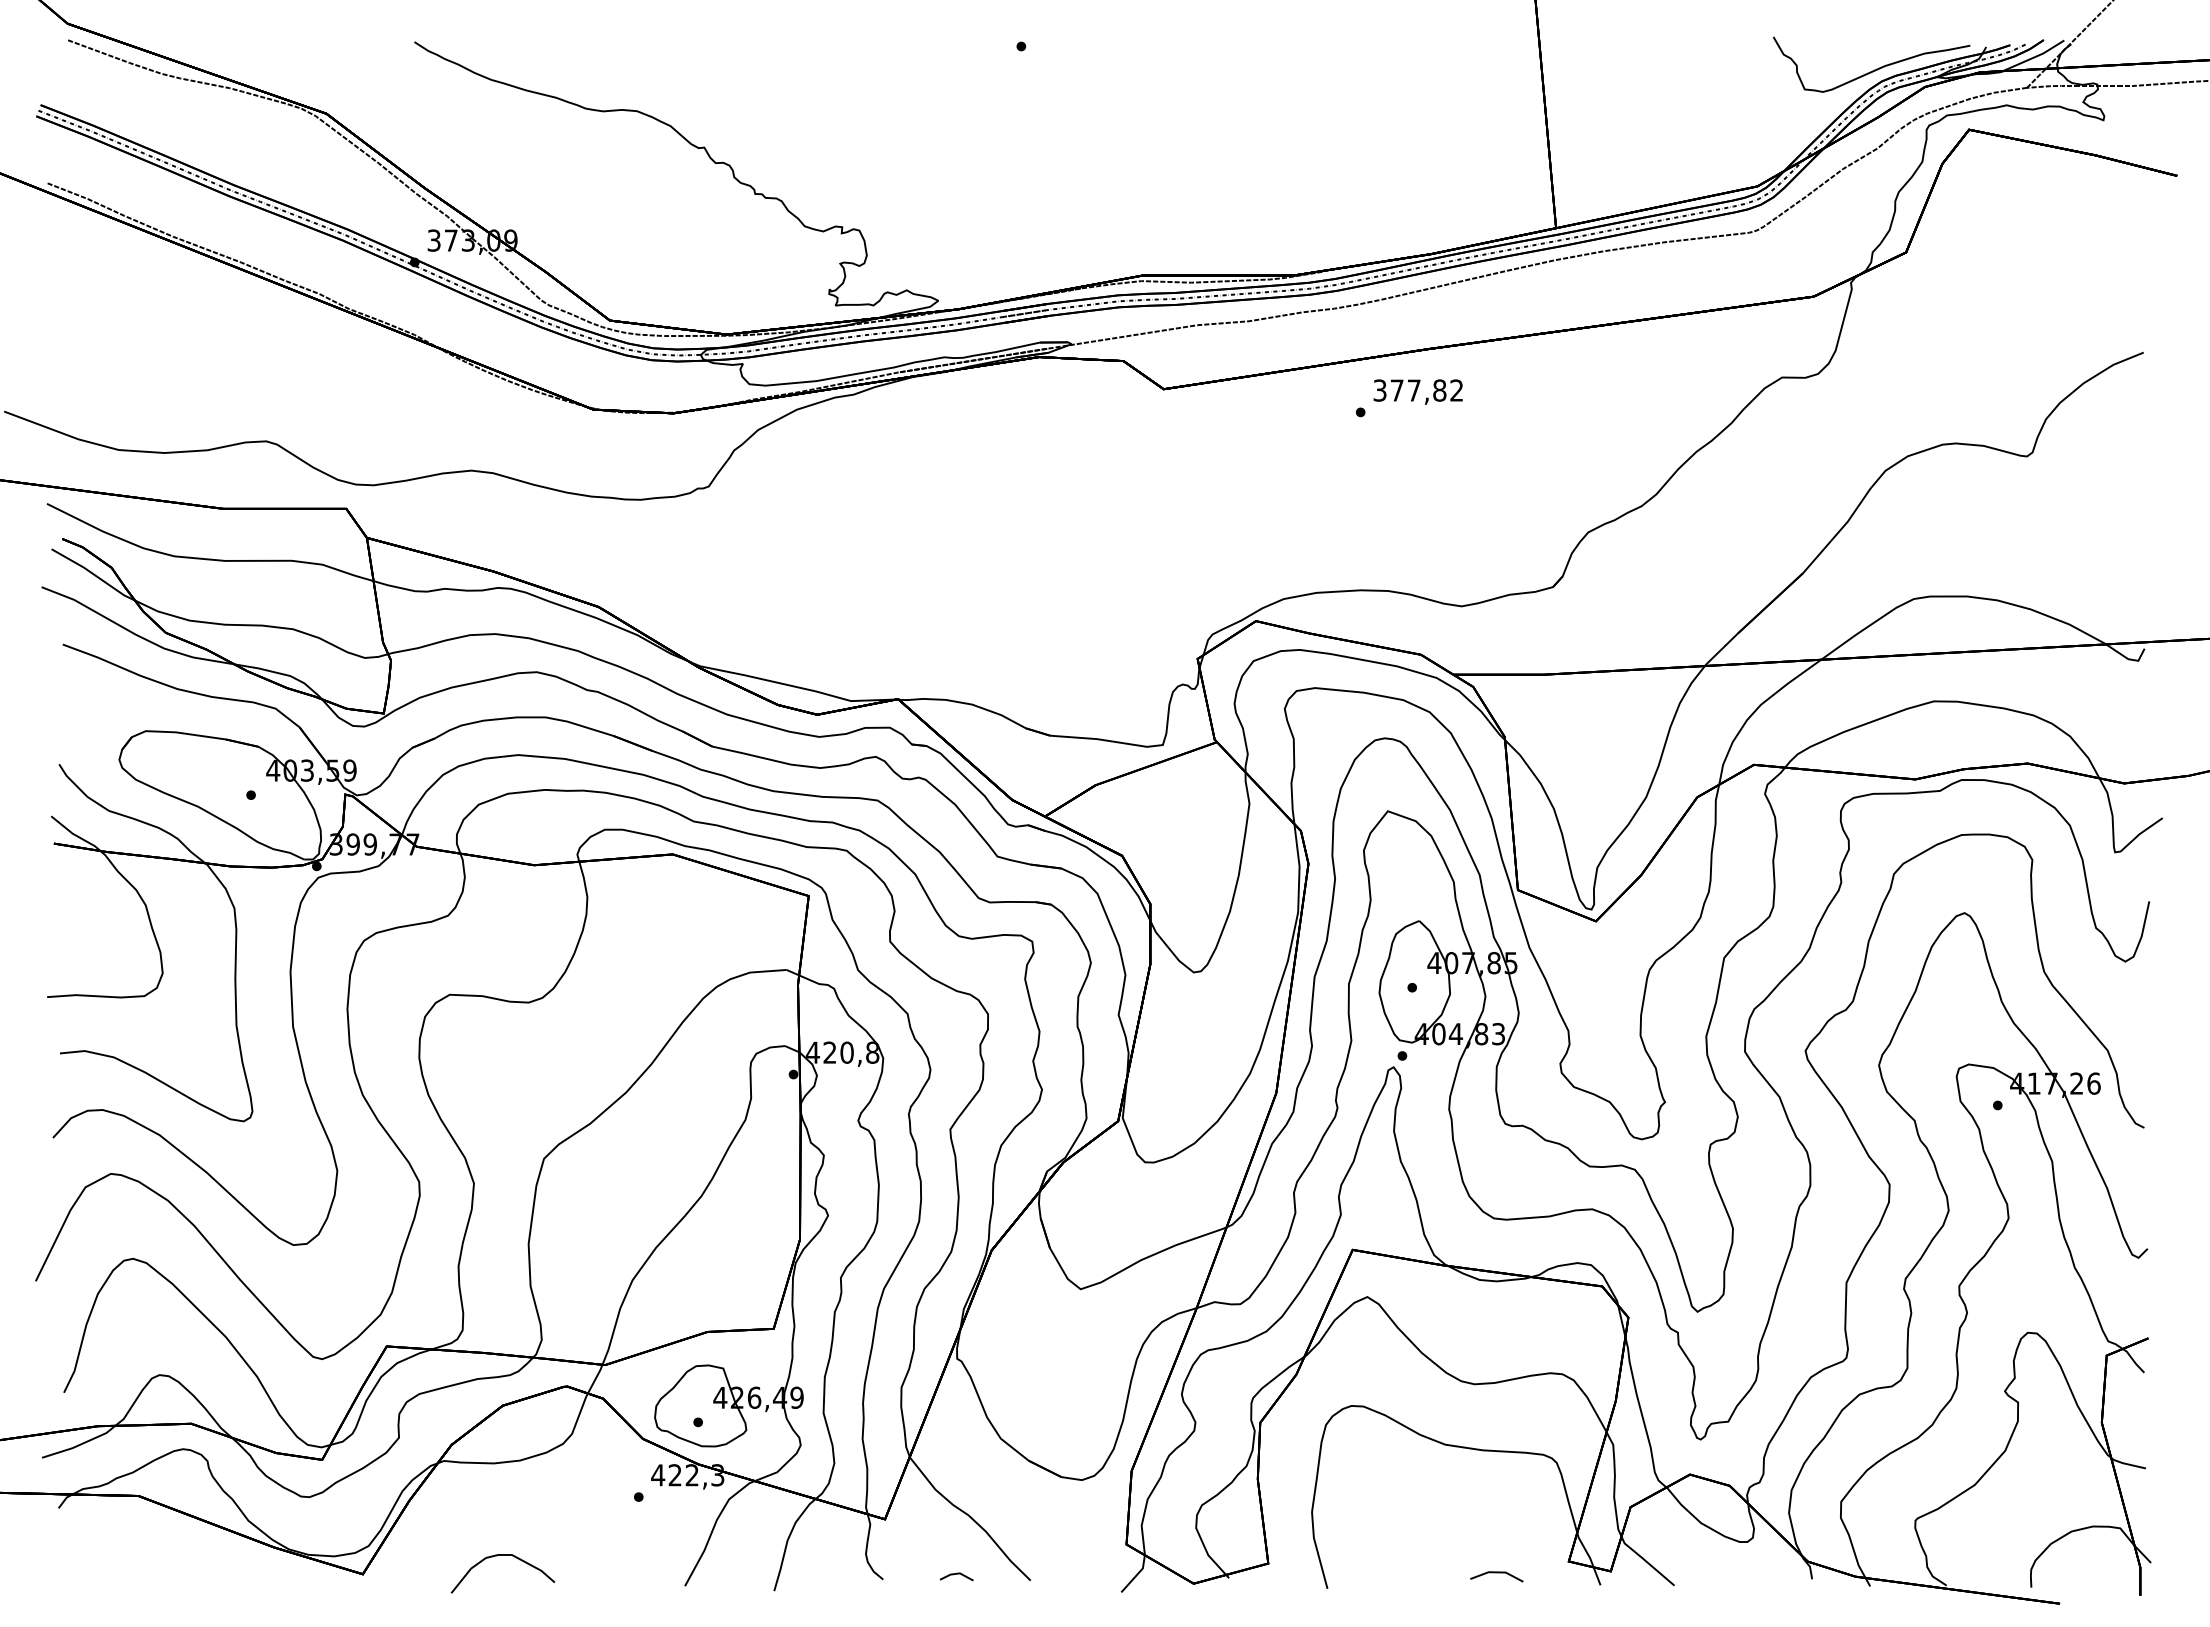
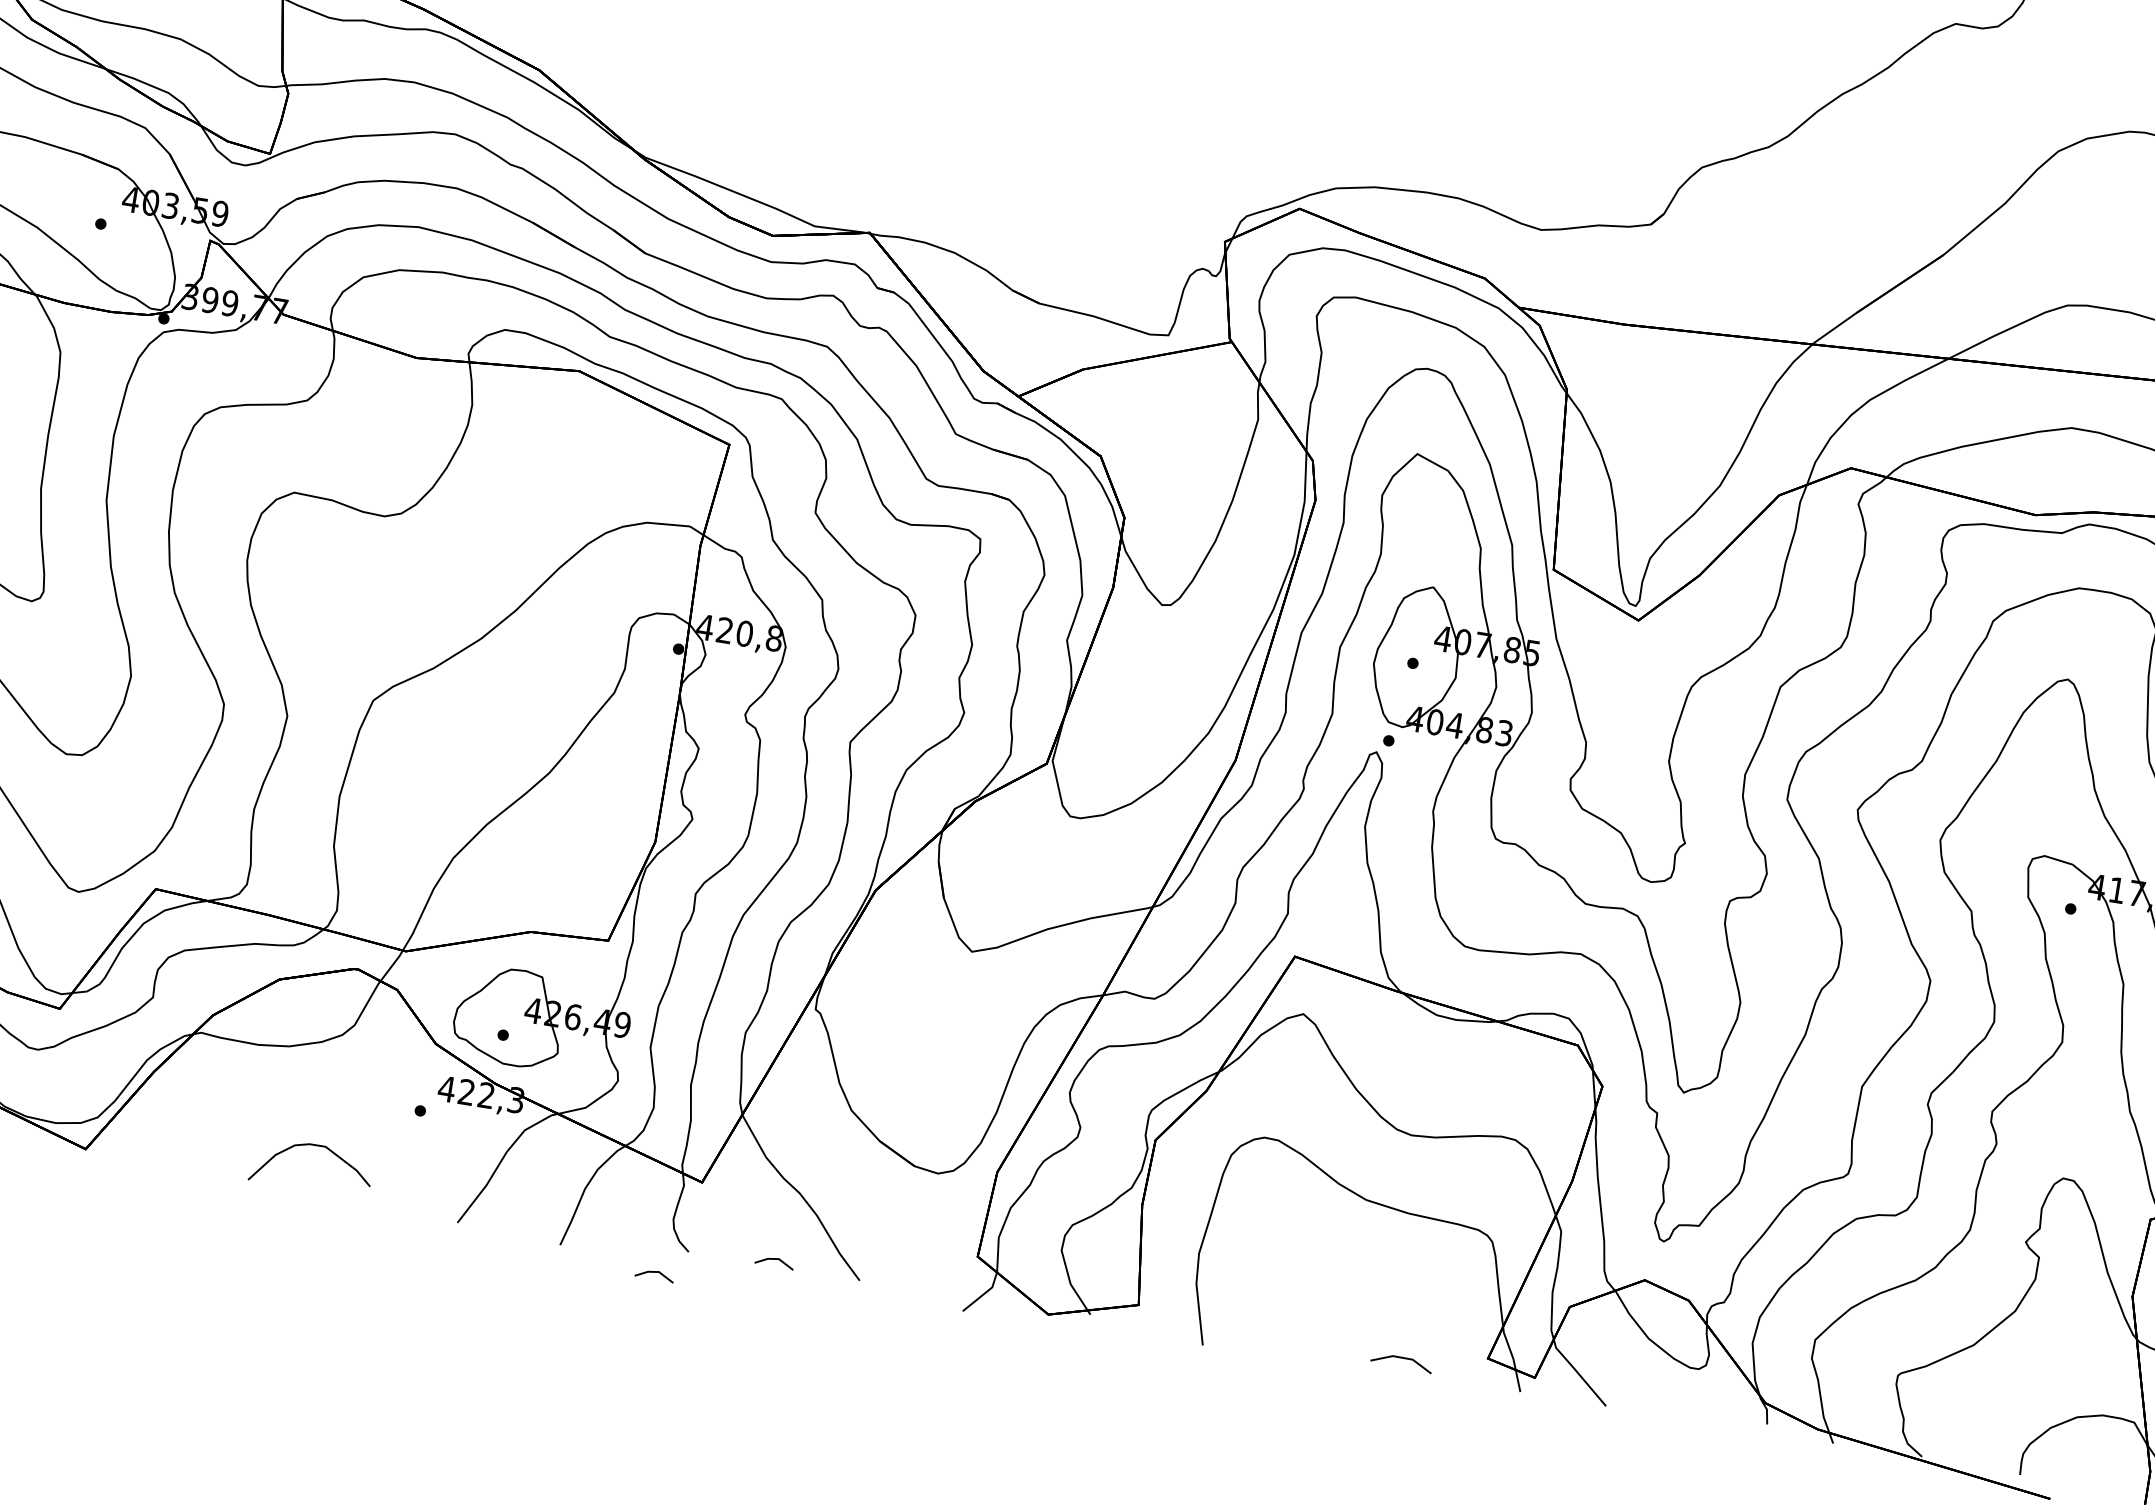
curve: (497, 1556) -> (308, 1145), moved
line: (857, 1601) -> (654, 1272), added

